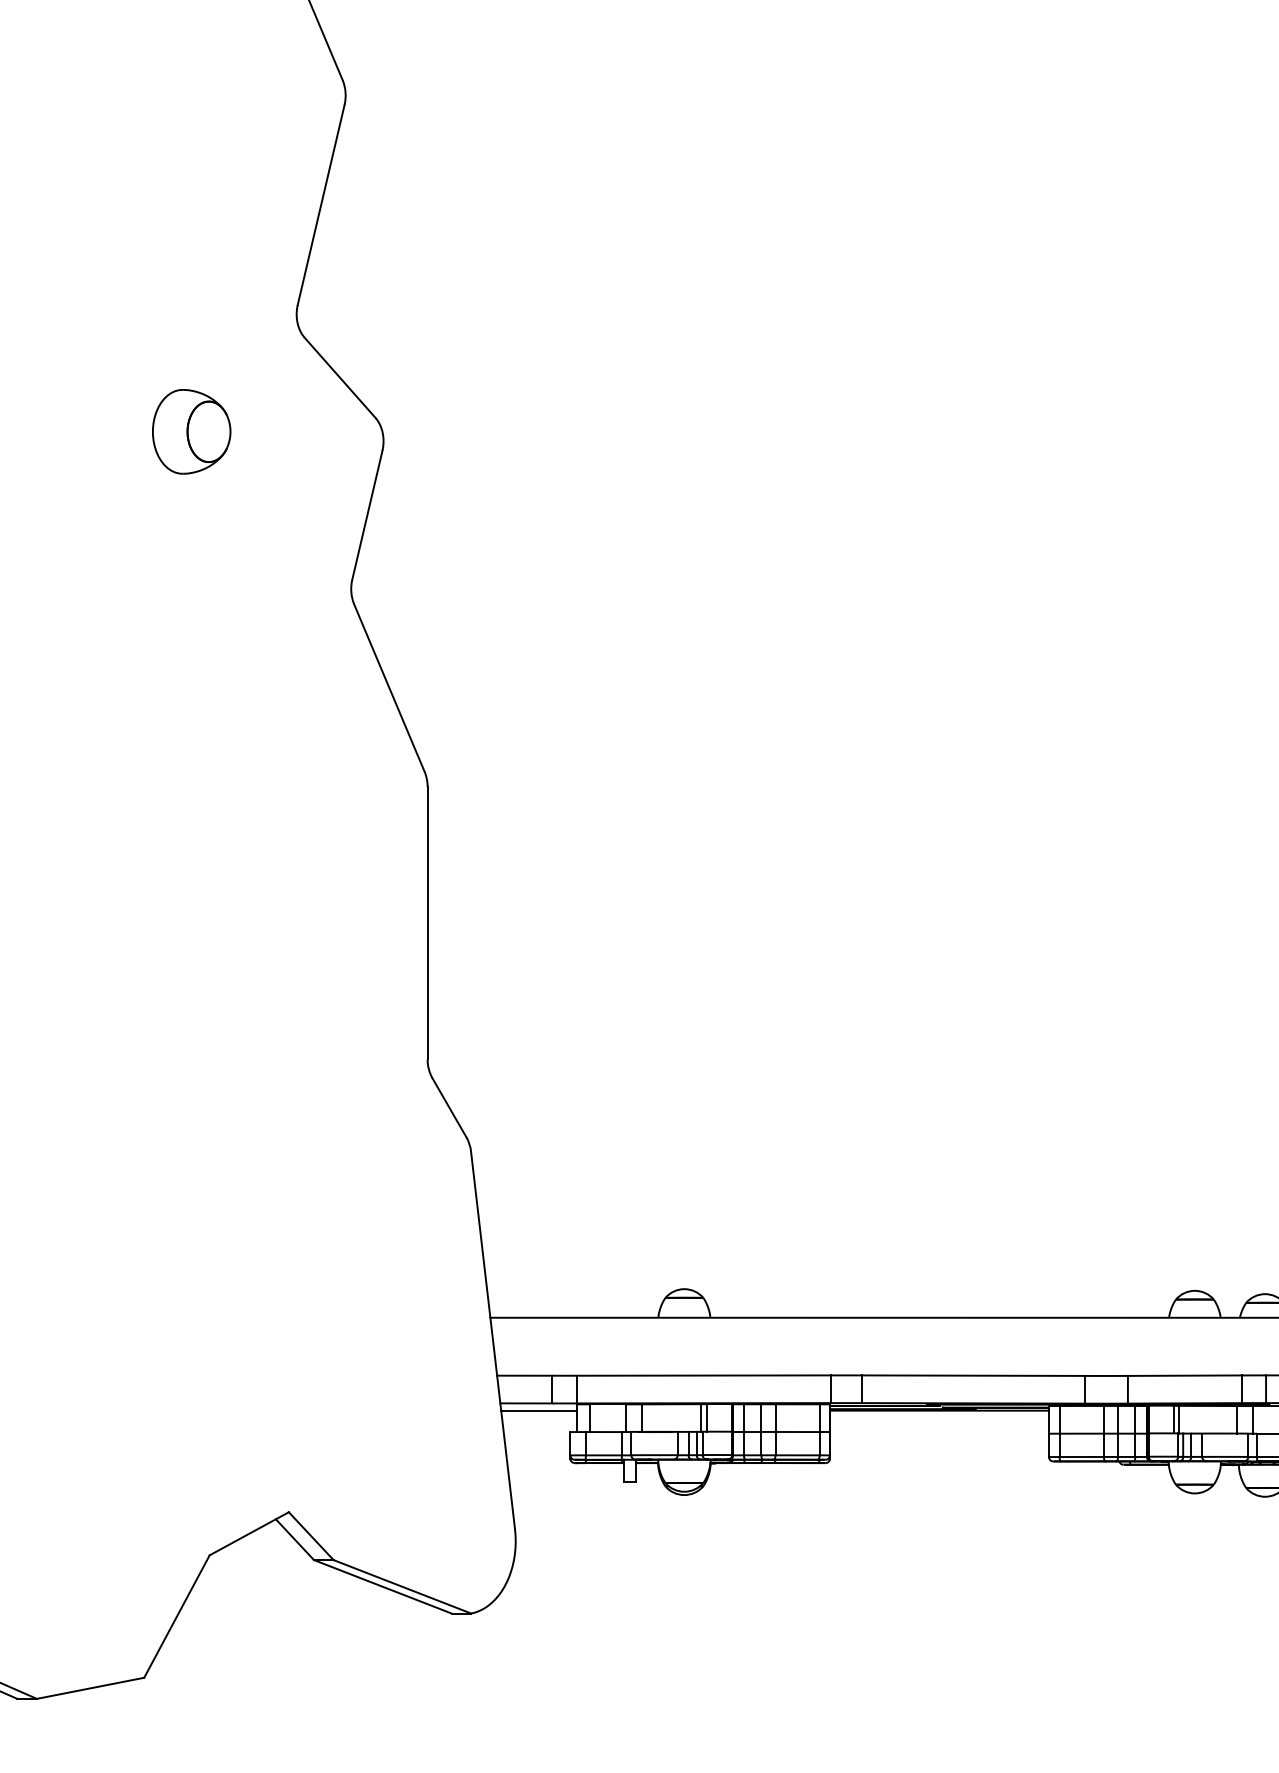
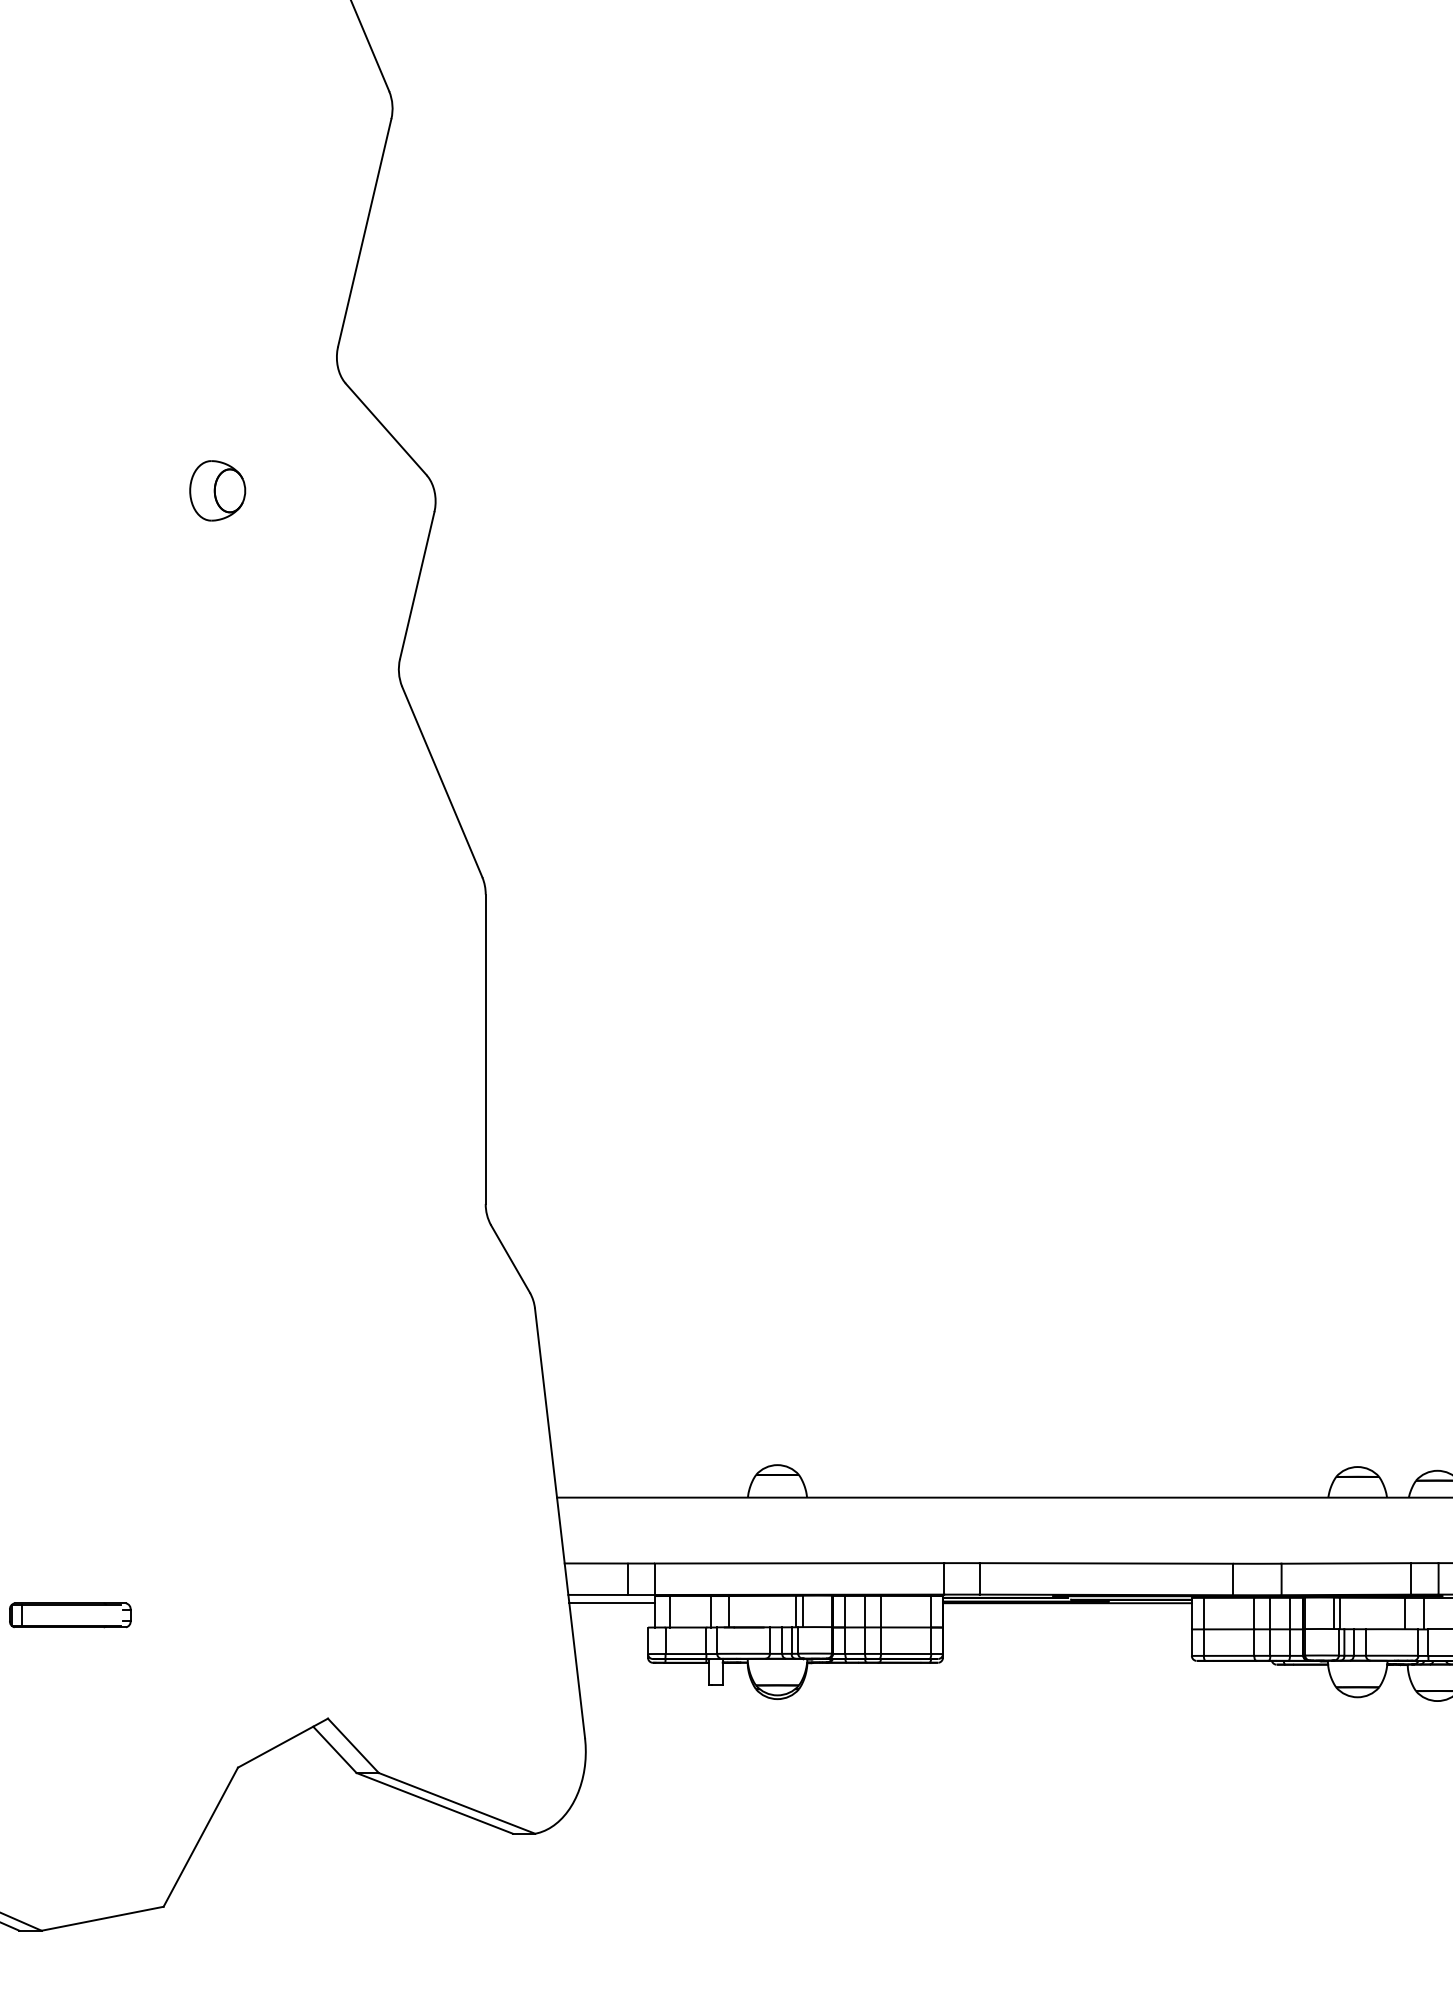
part: (191, 431) -> (217, 490), size x0.62
part: (62, 1421) -> (70, 1615), added

